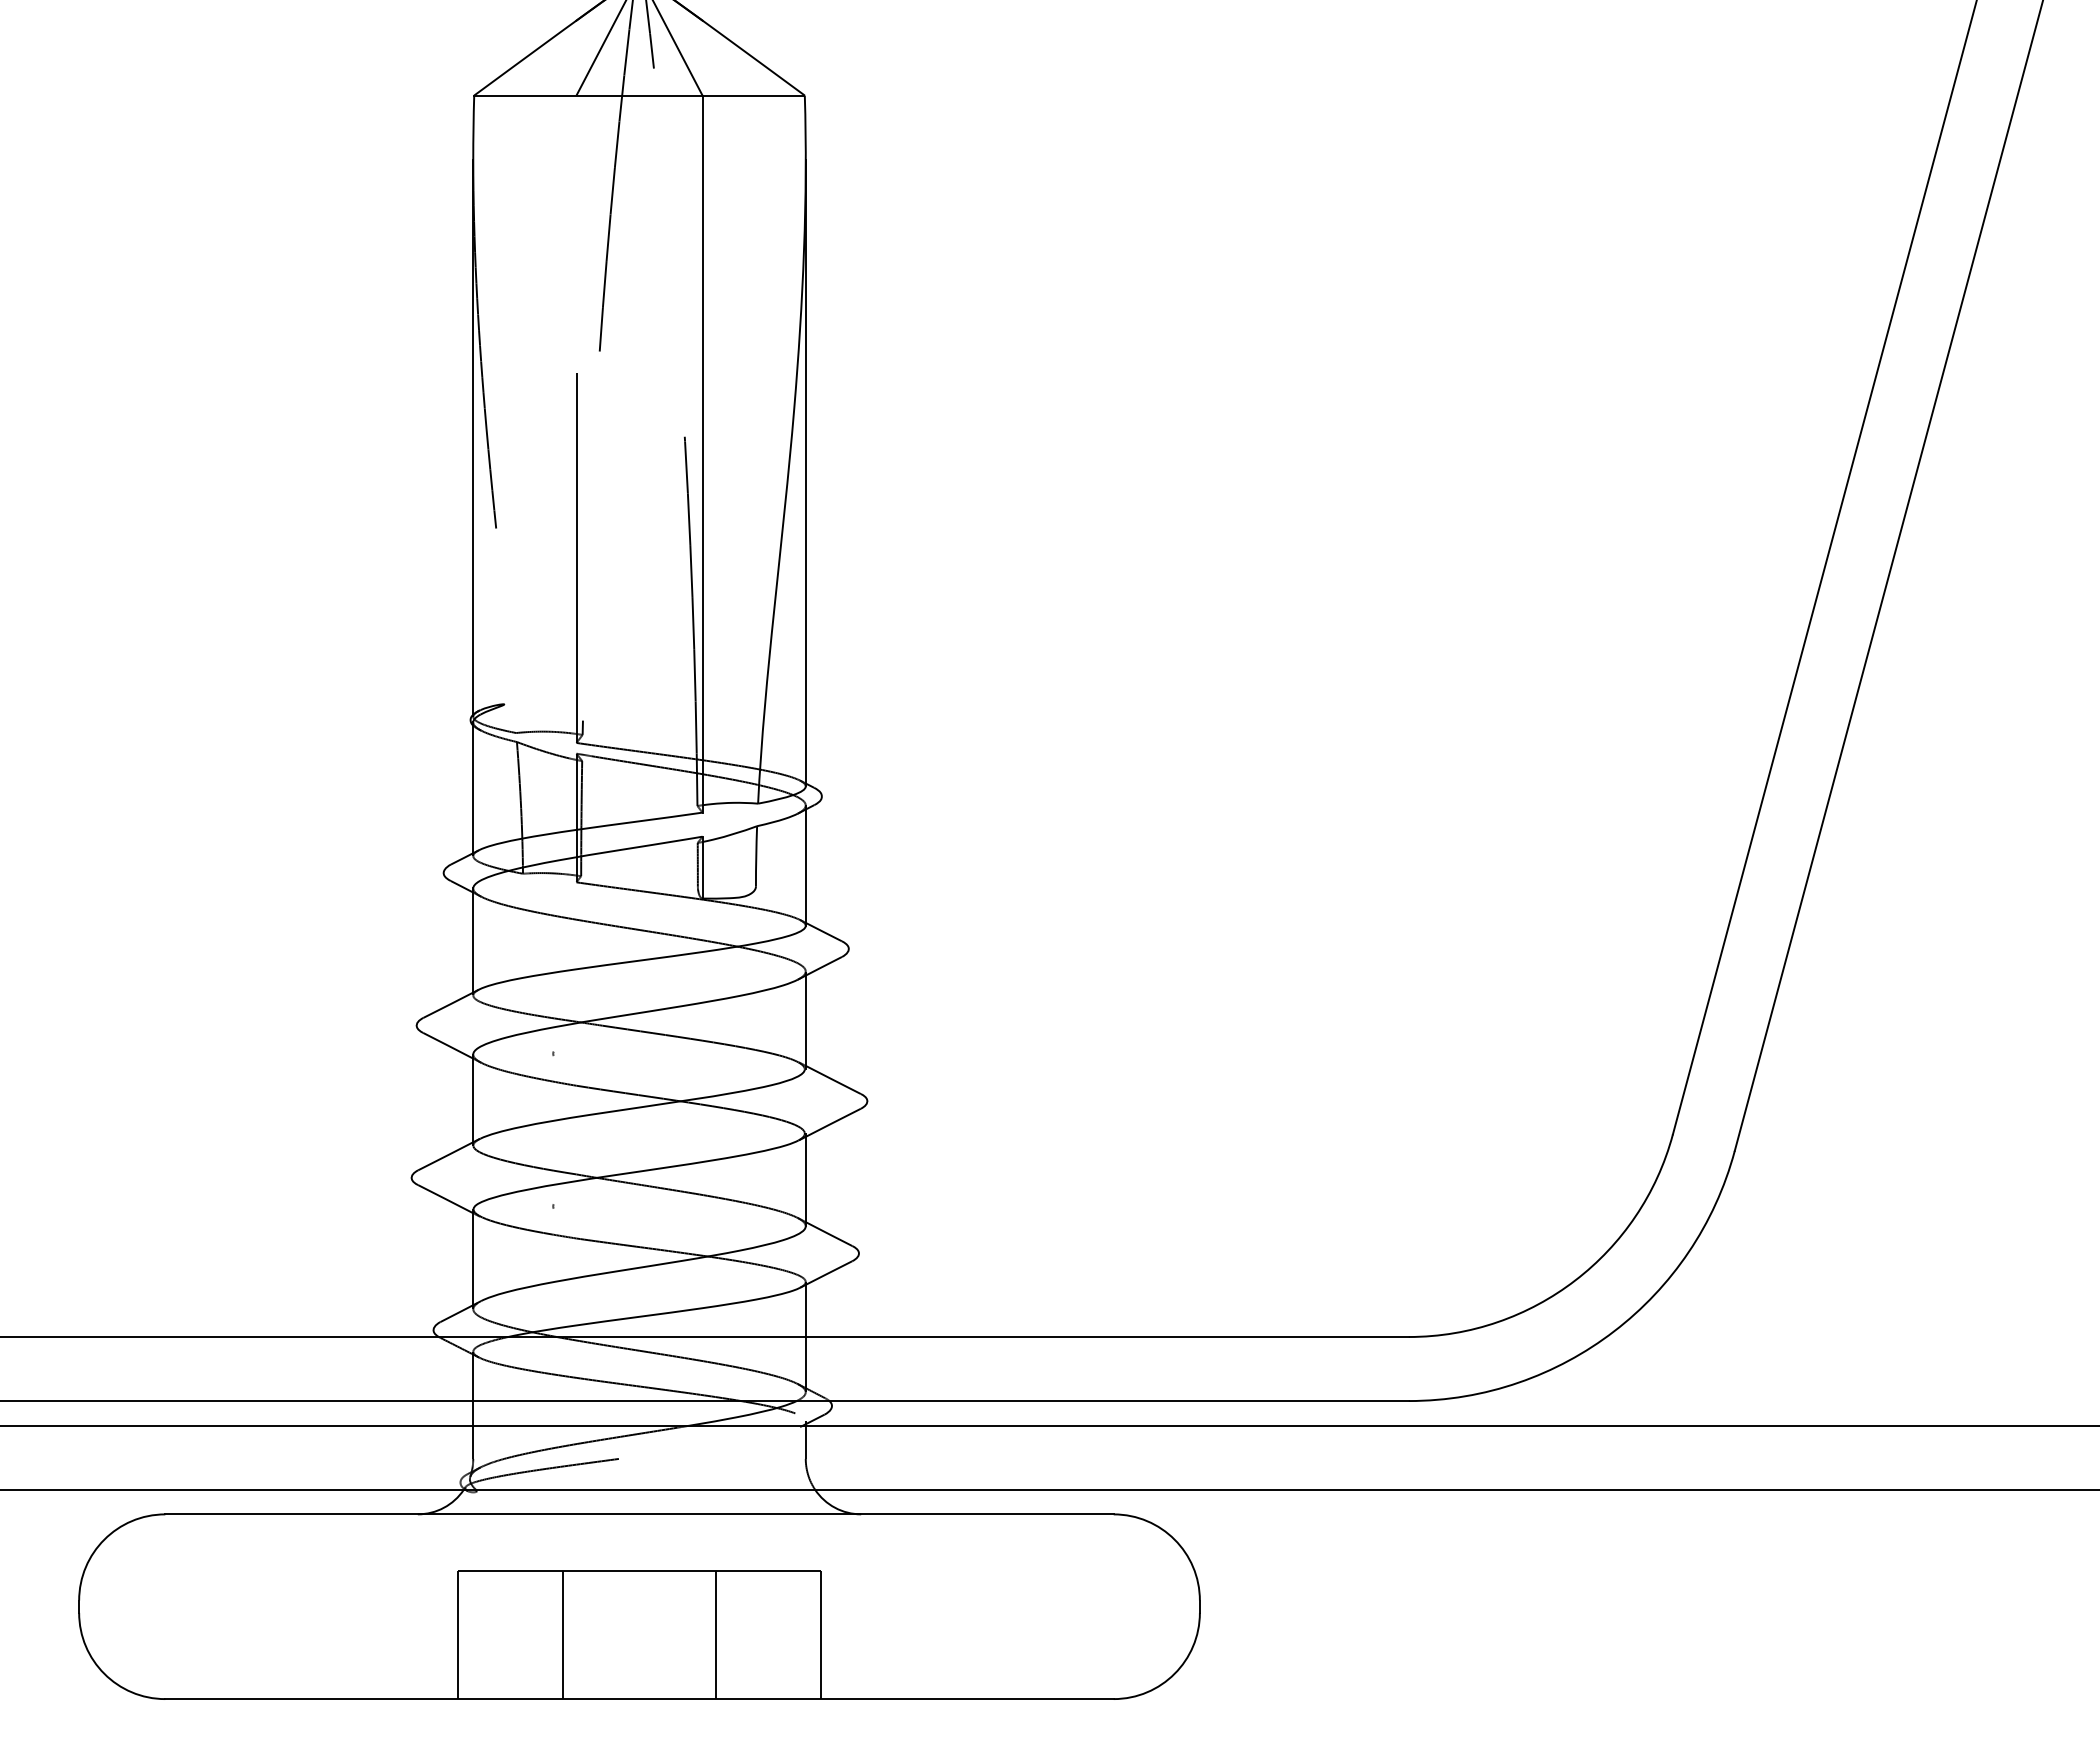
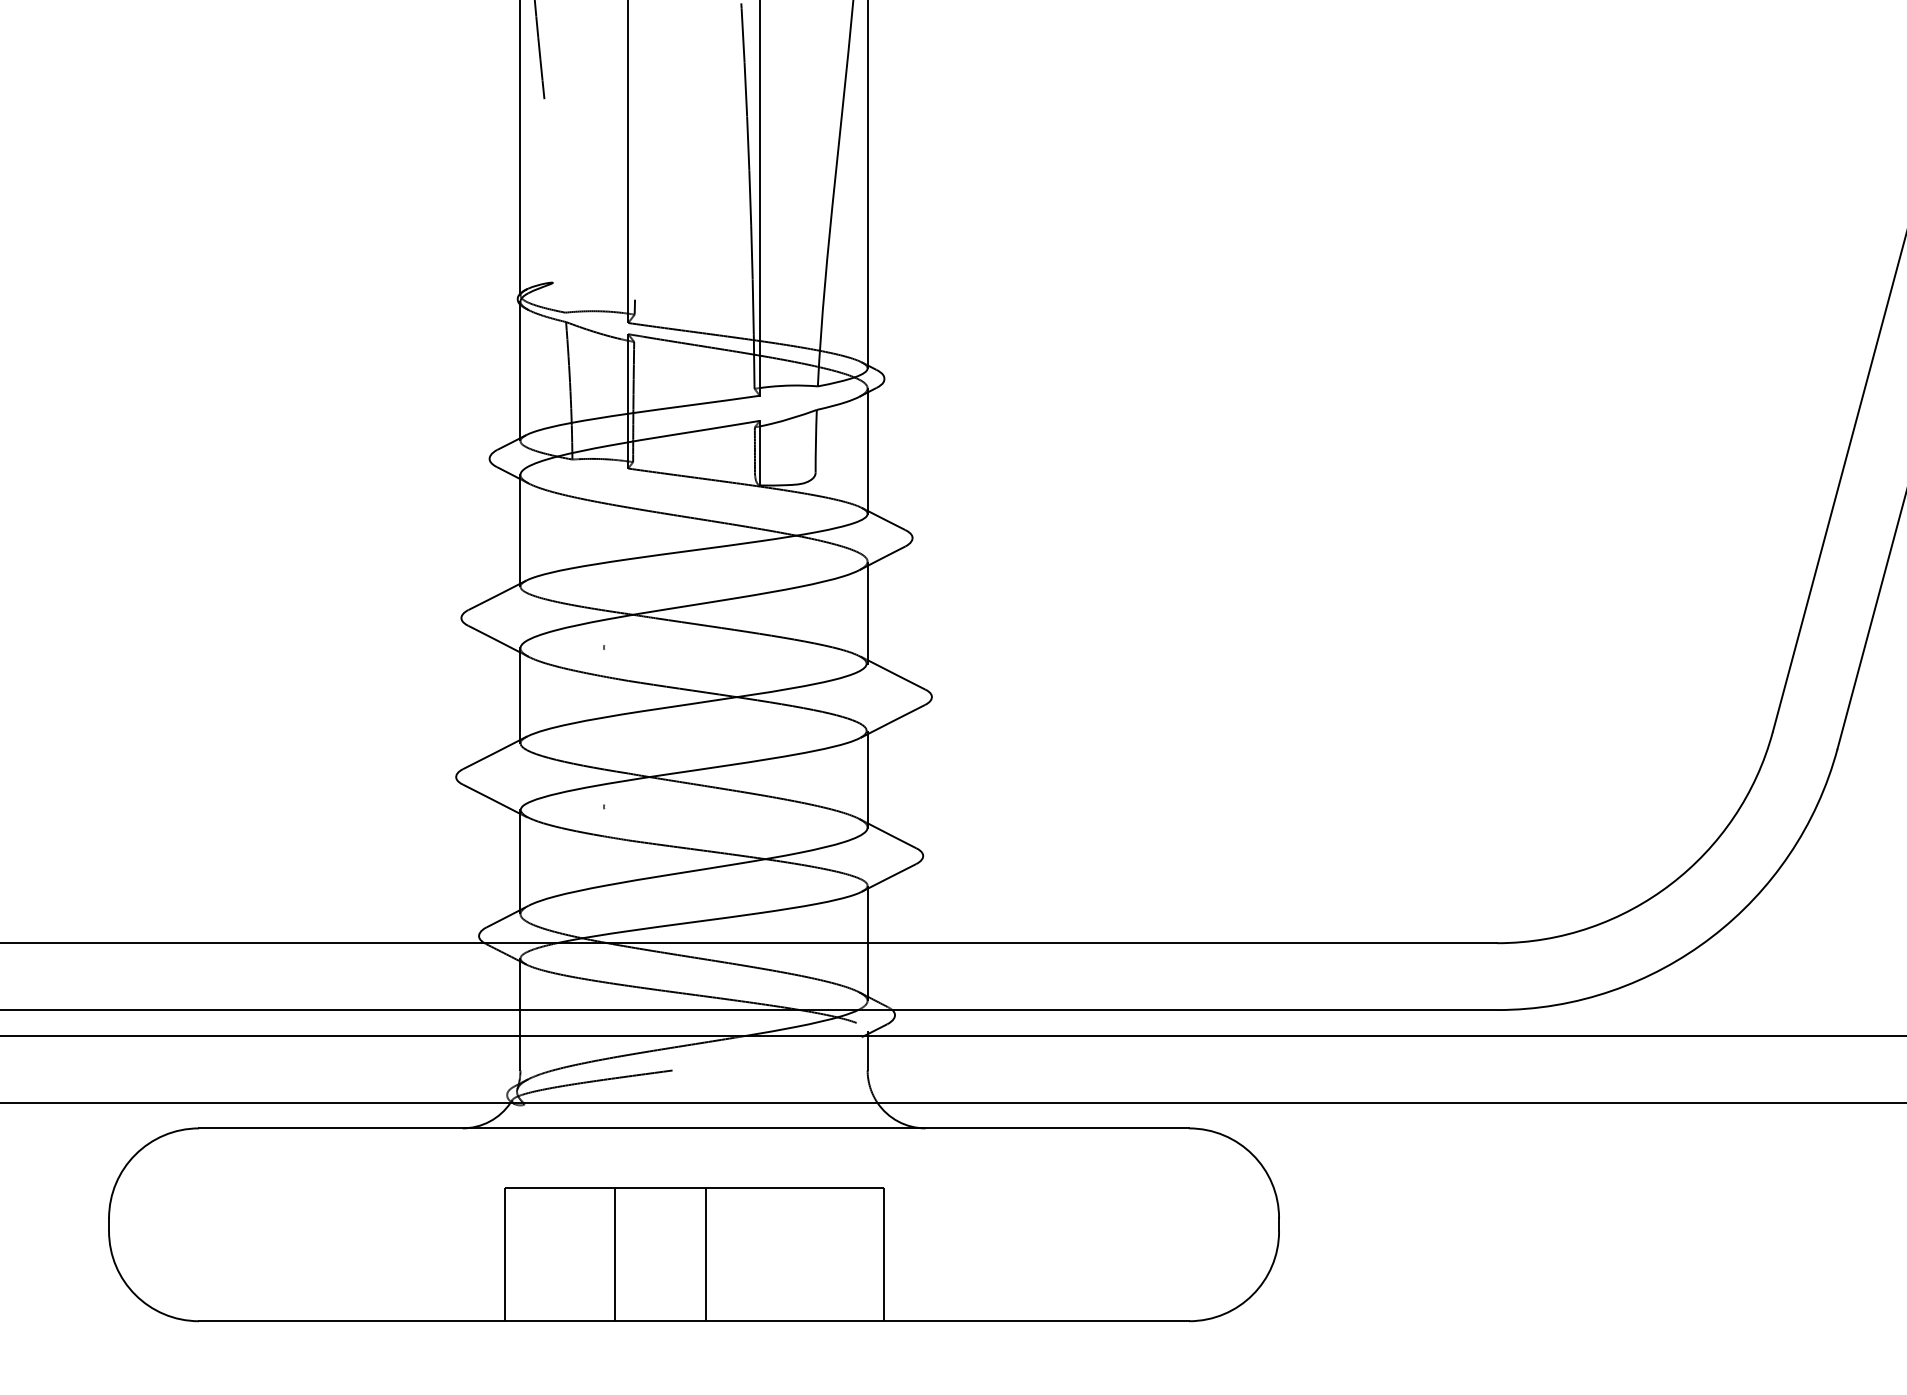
line: (715, 1635) -> (705, 1254), moved

